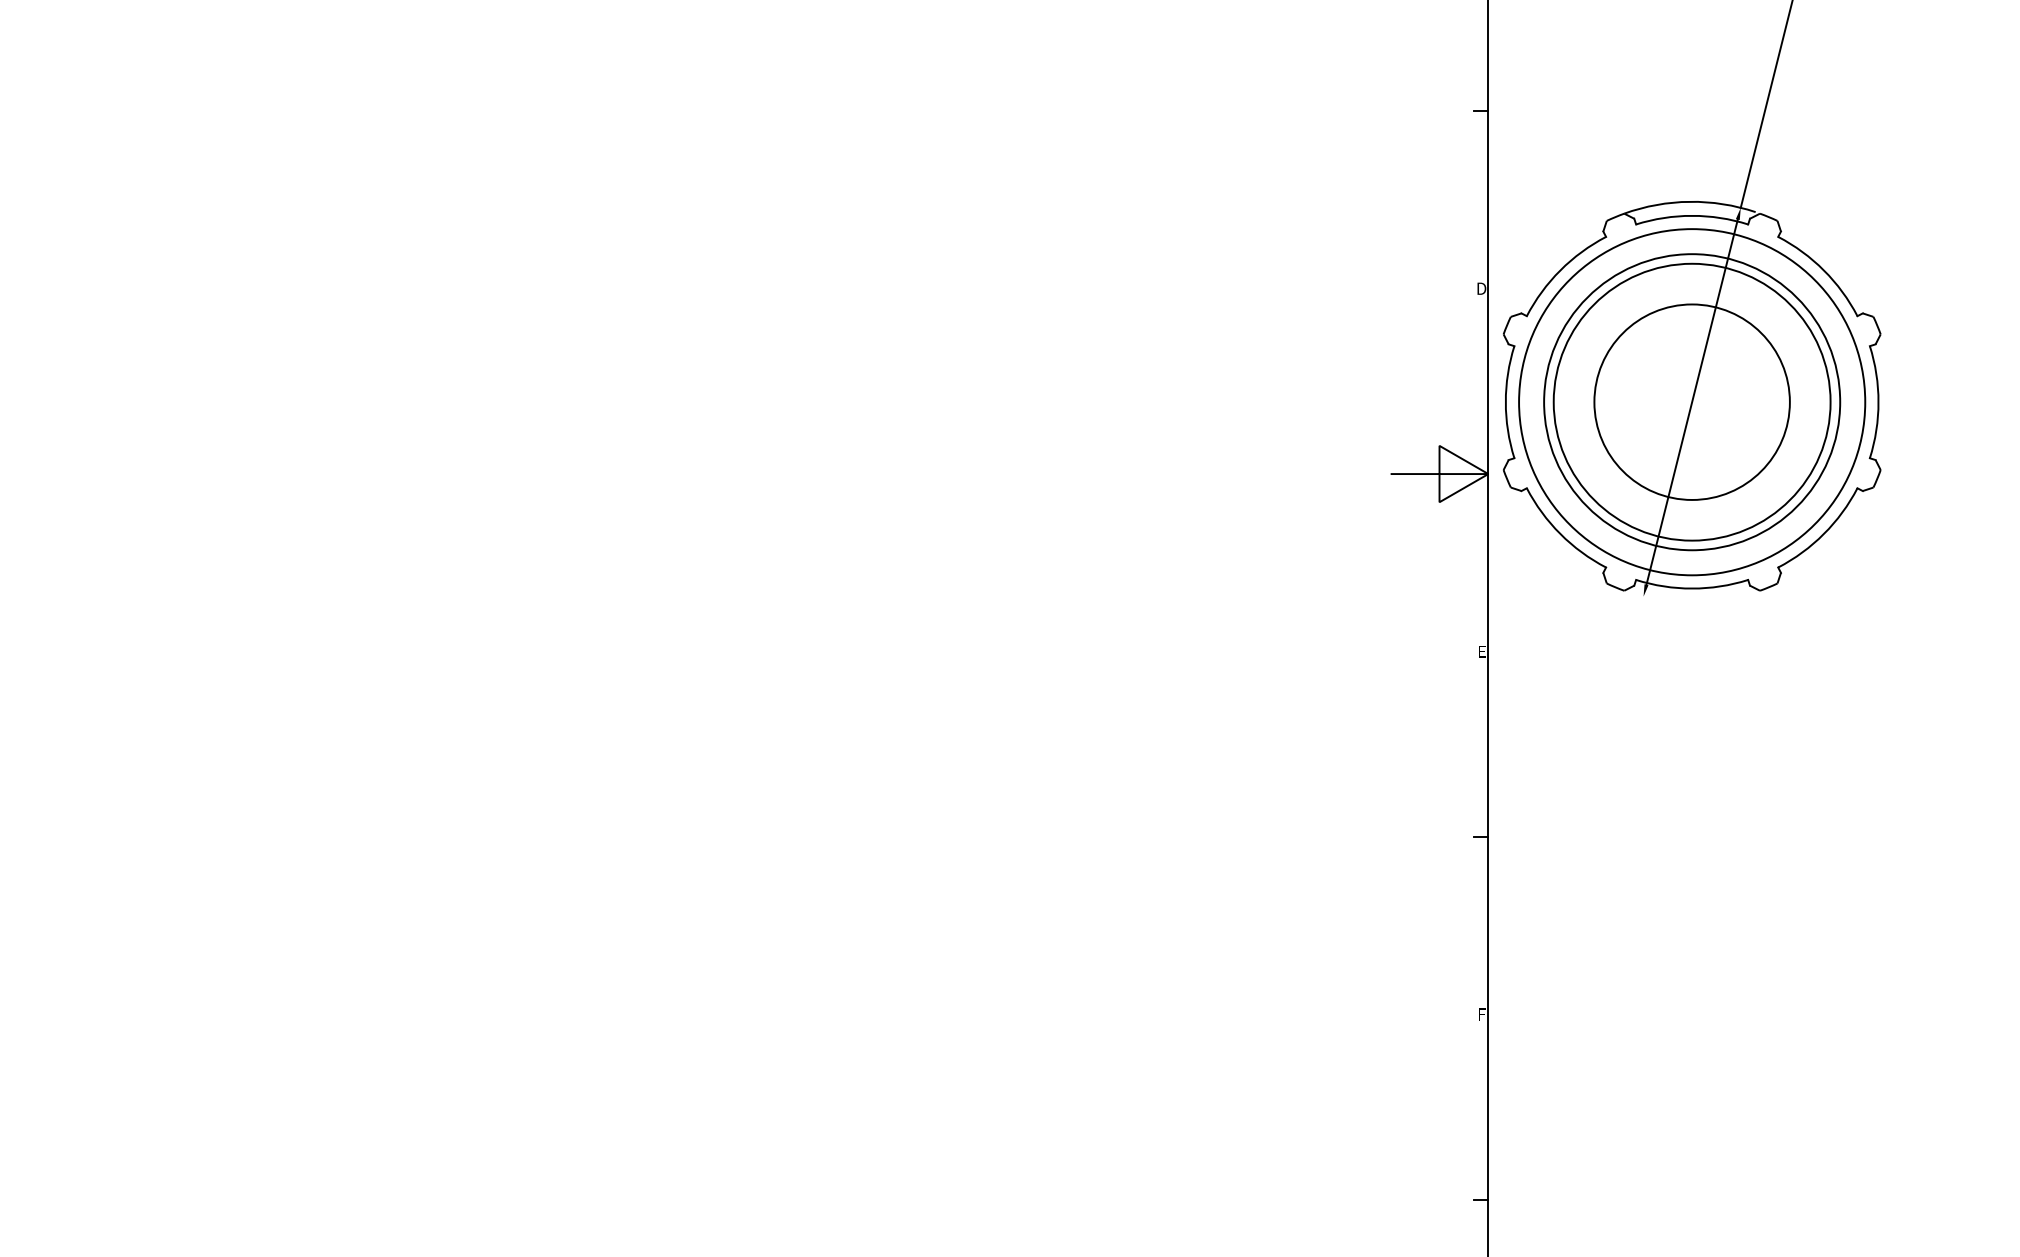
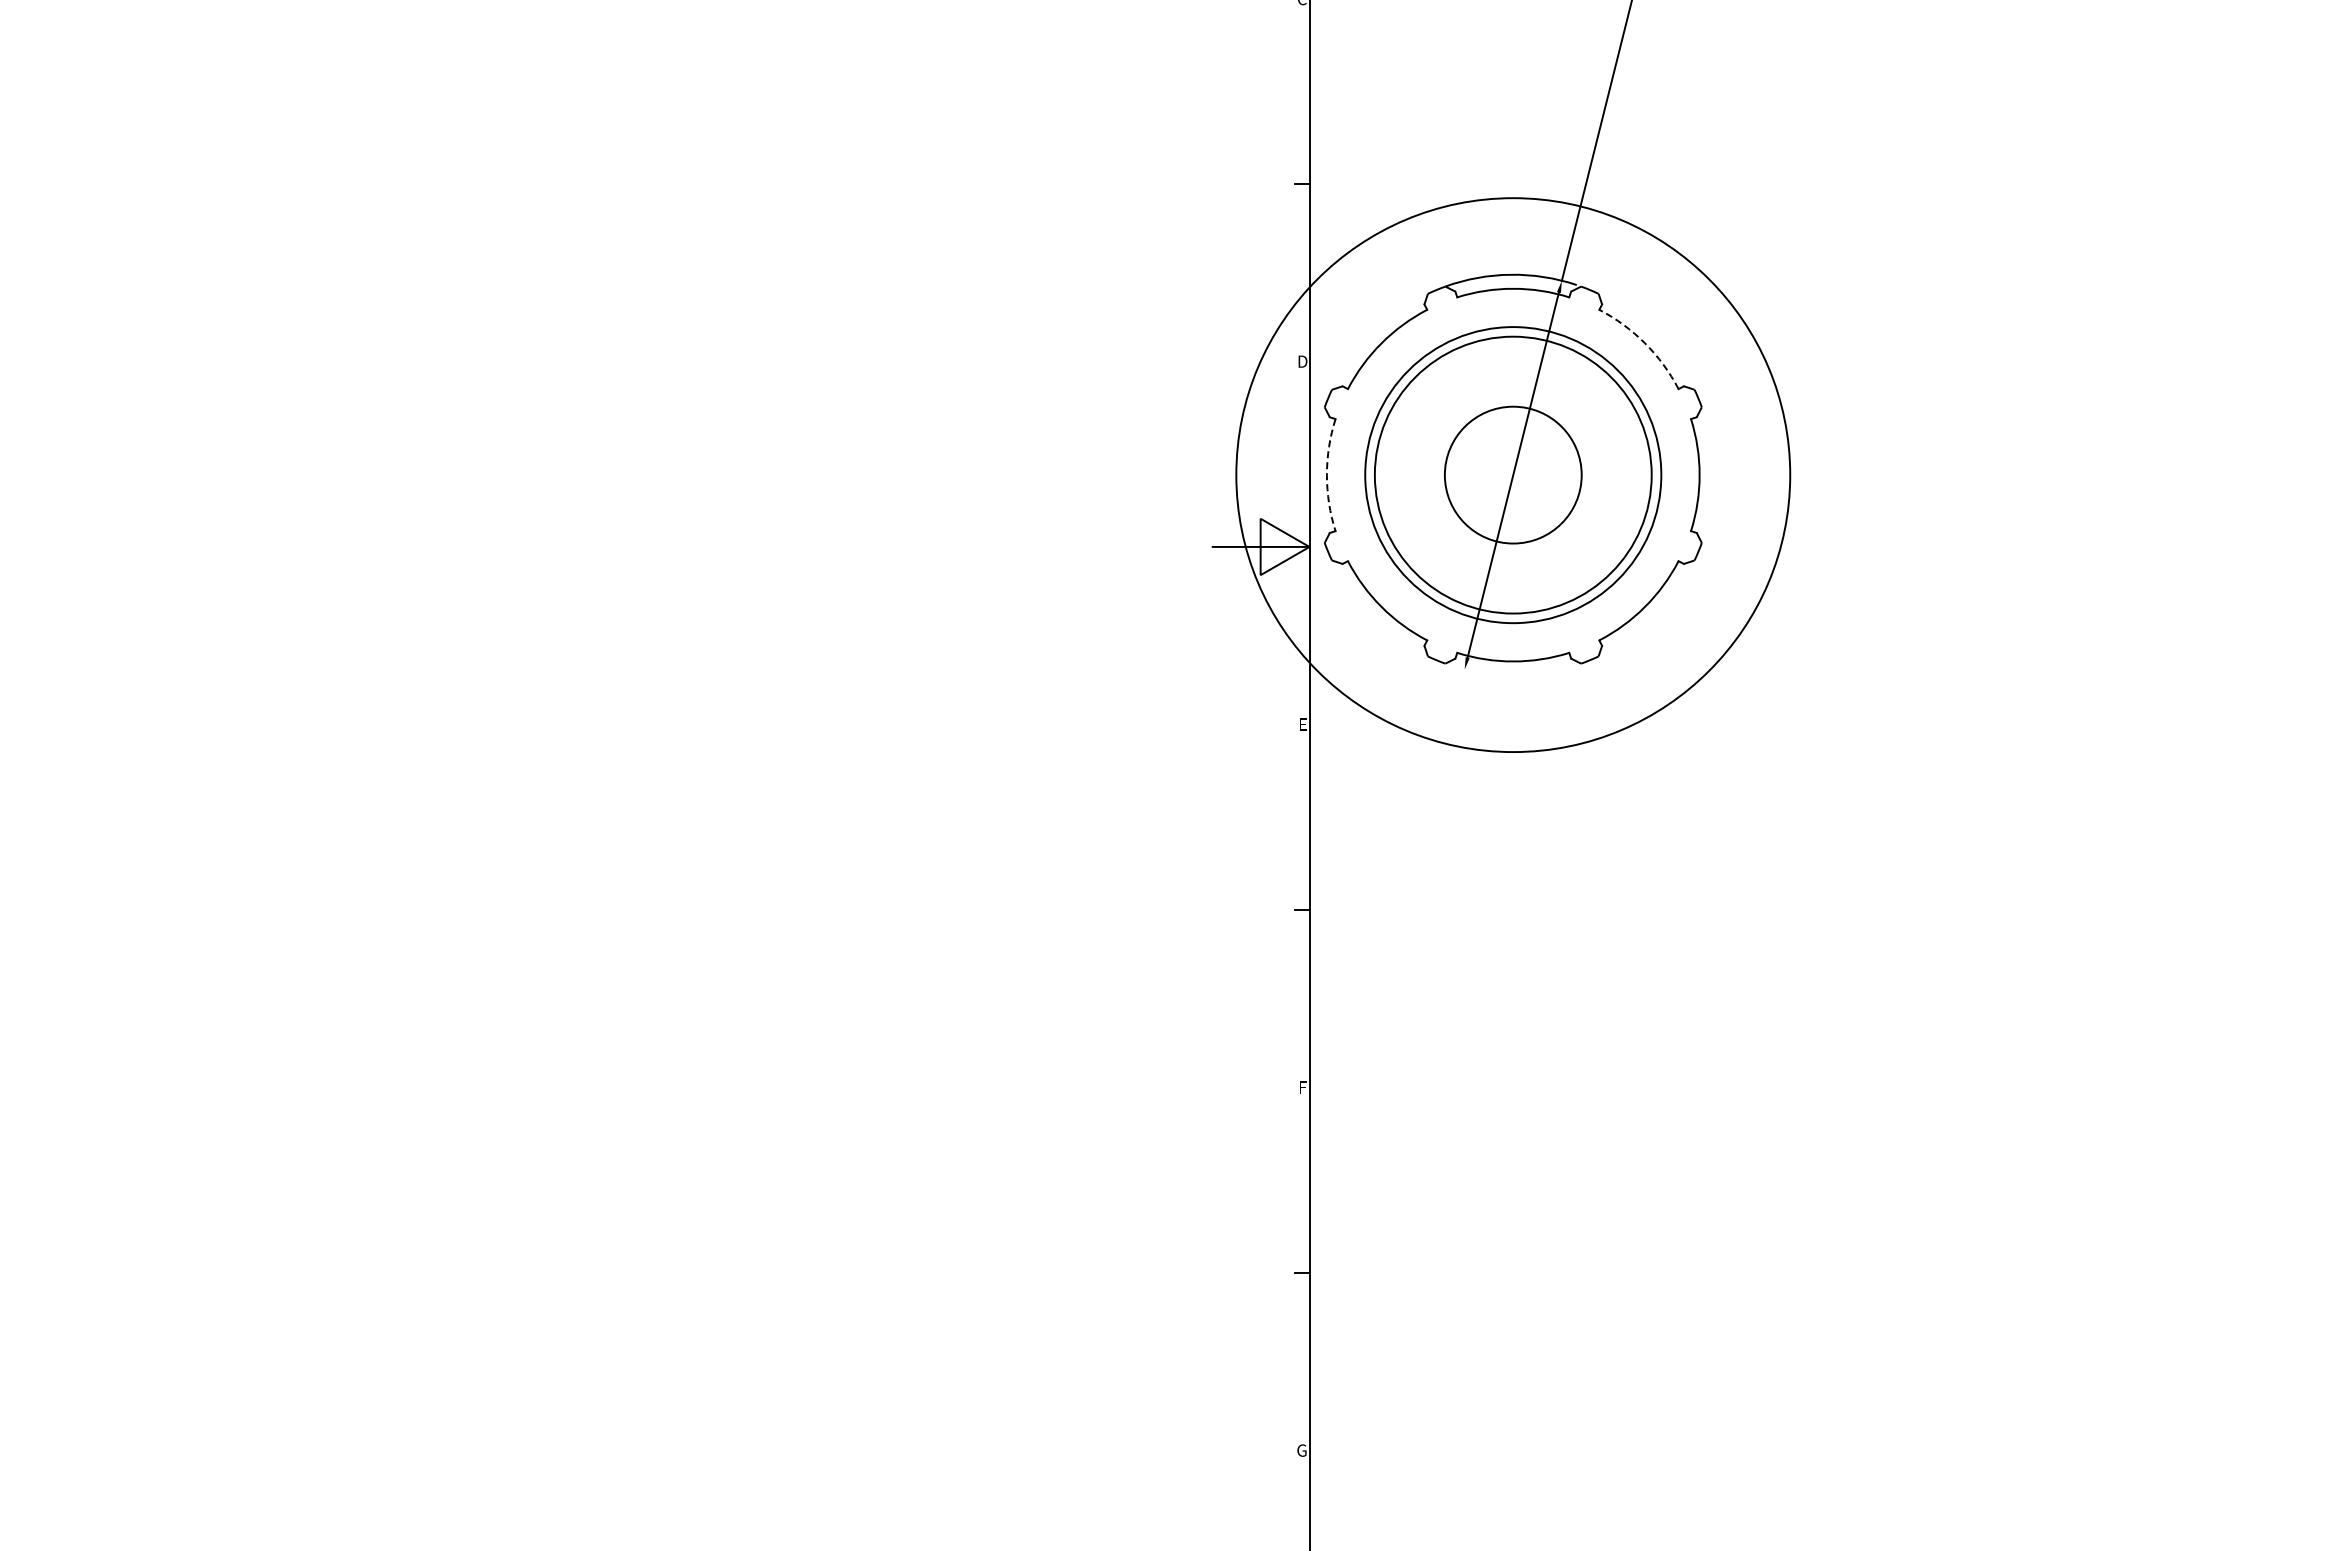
arc: (1824, 270) -> (1645, 343), solid -> dashed
circle: (1692, 401) -> (1513, 474), size x0.7
arc: (1505, 402) -> (1326, 475), solid -> dashed
circle: (1692, 402) -> (1513, 475), size x1.6

